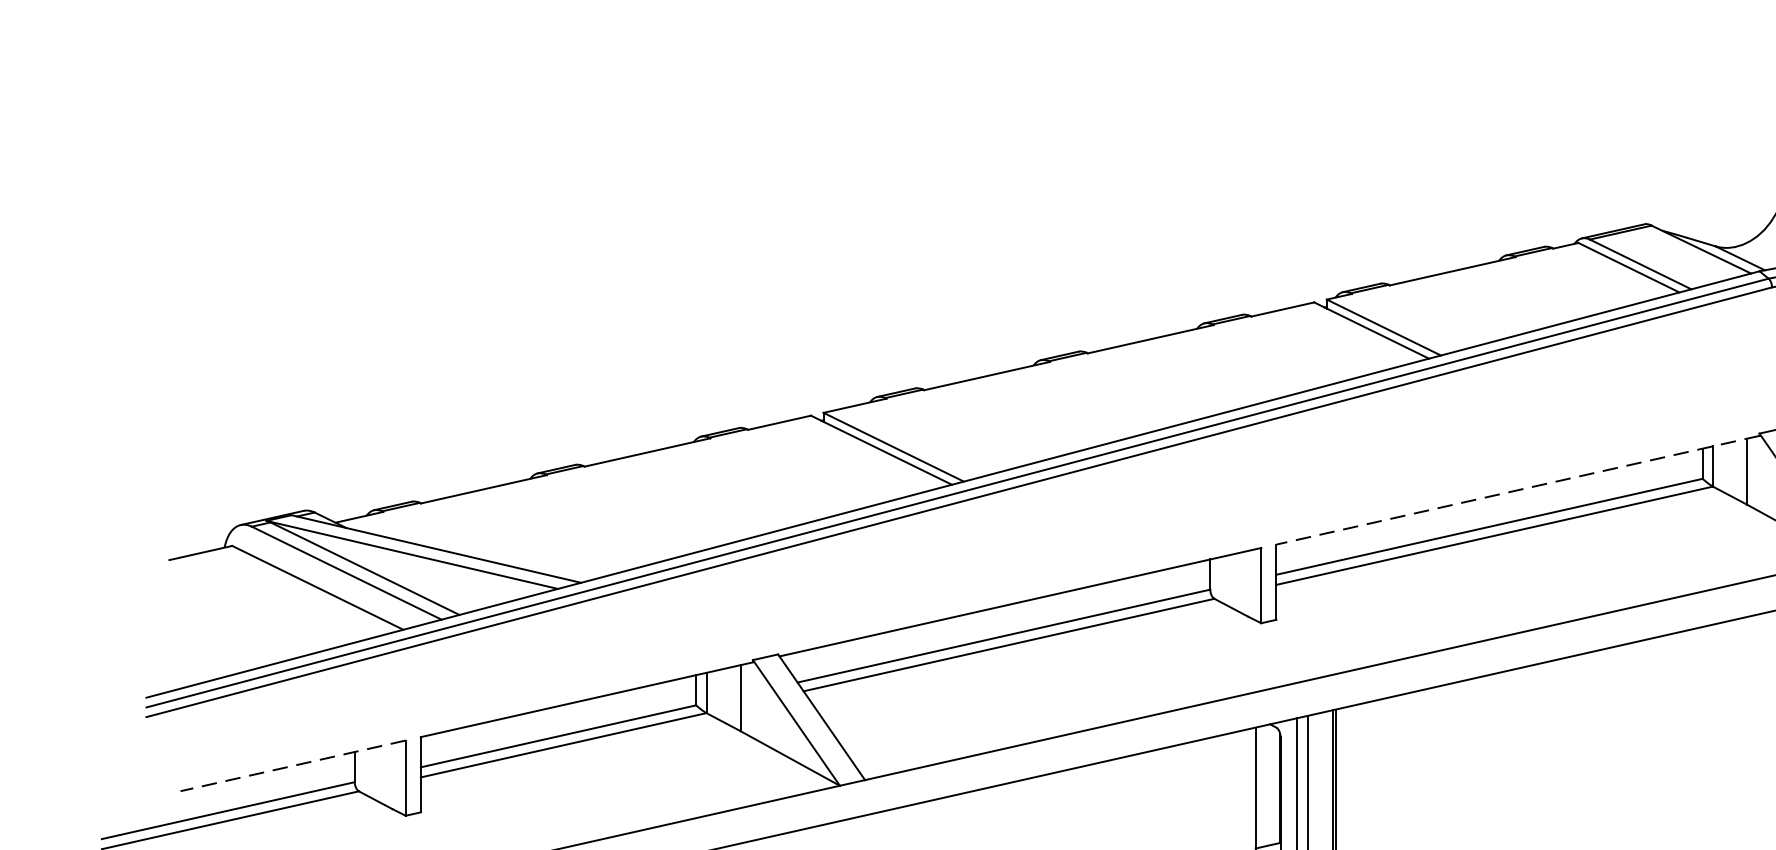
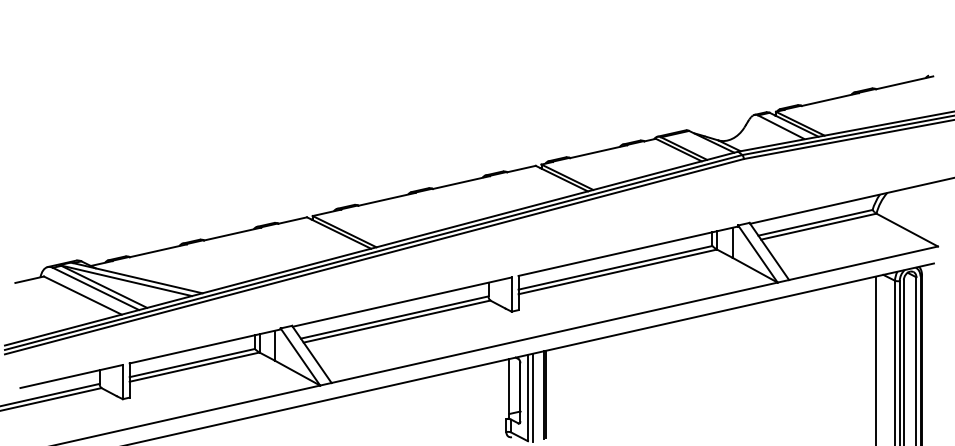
line: (1518, 490) -> (628, 251), dashed -> solid
line: (292, 765) -> (71, 376), dashed -> solid

